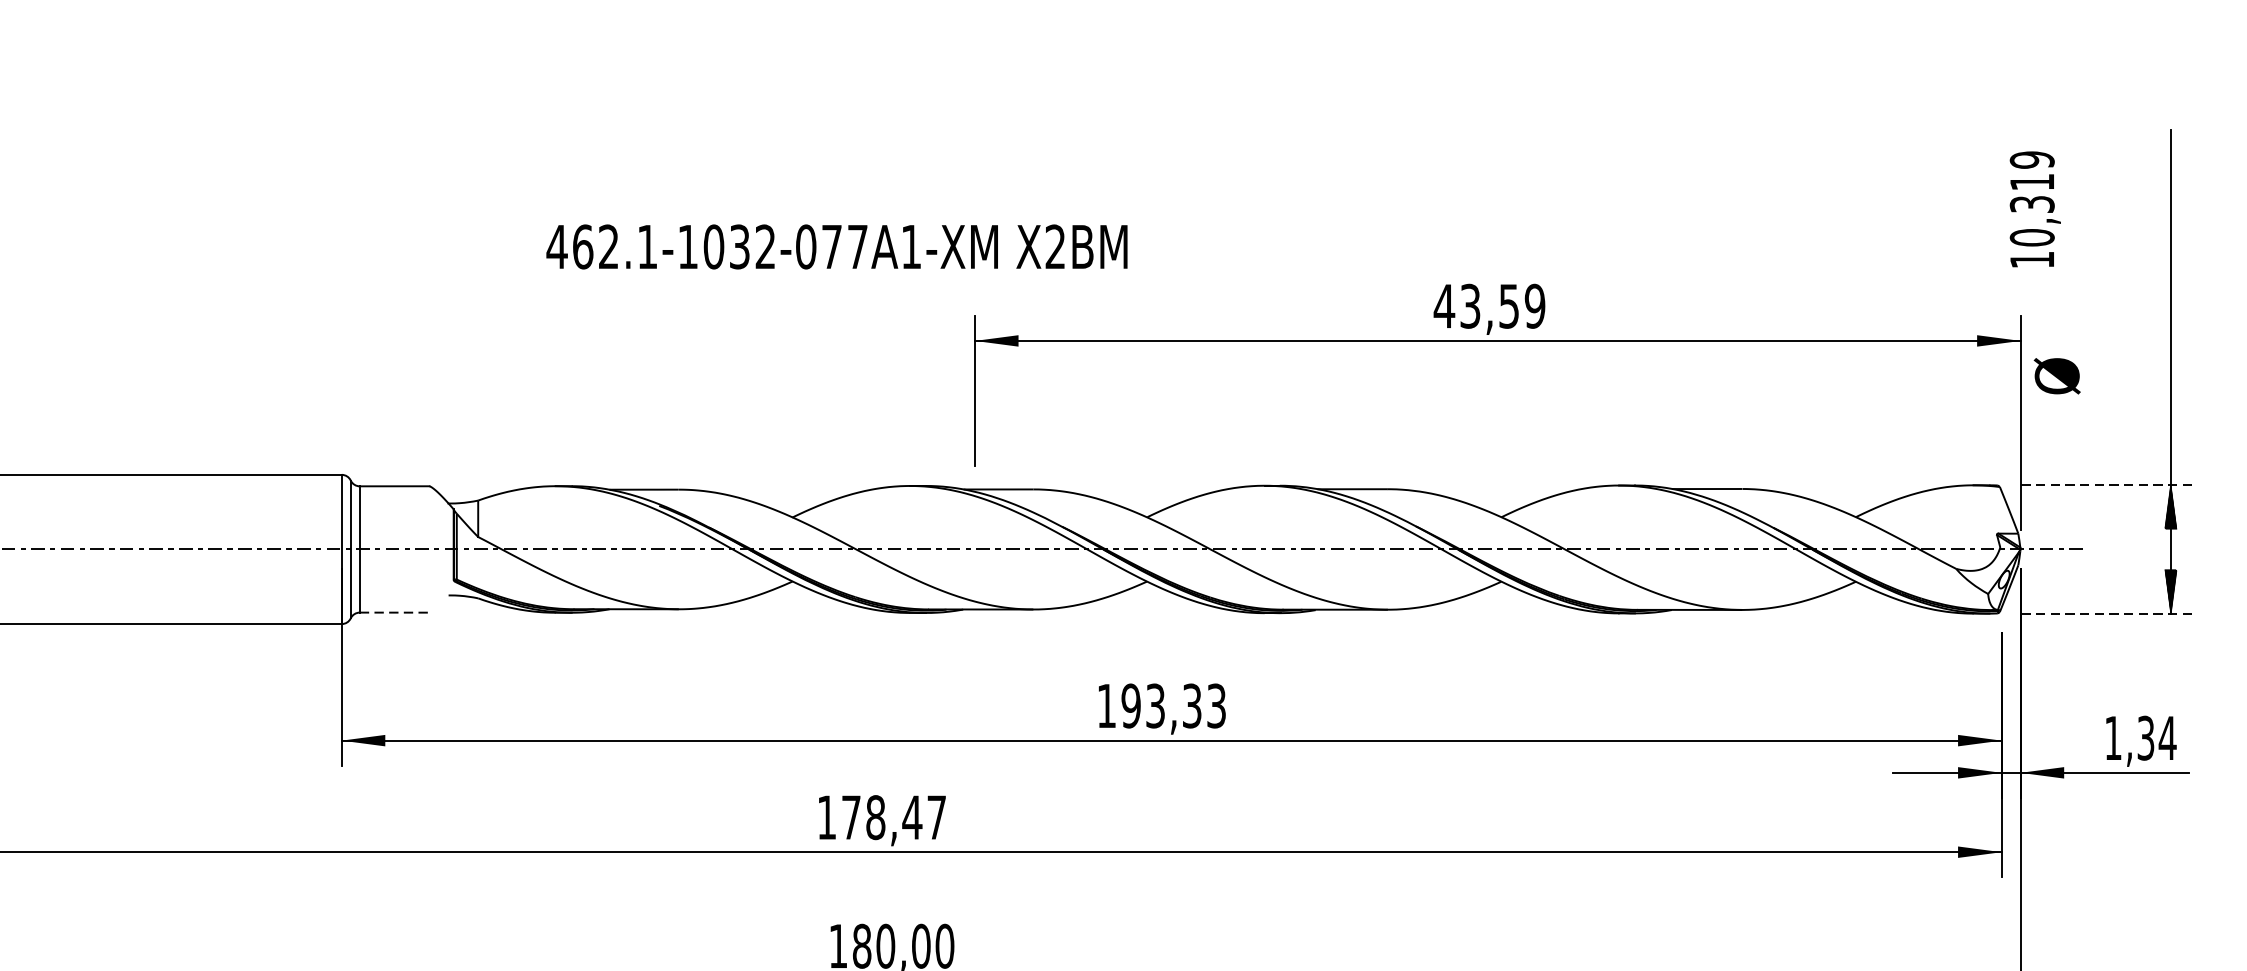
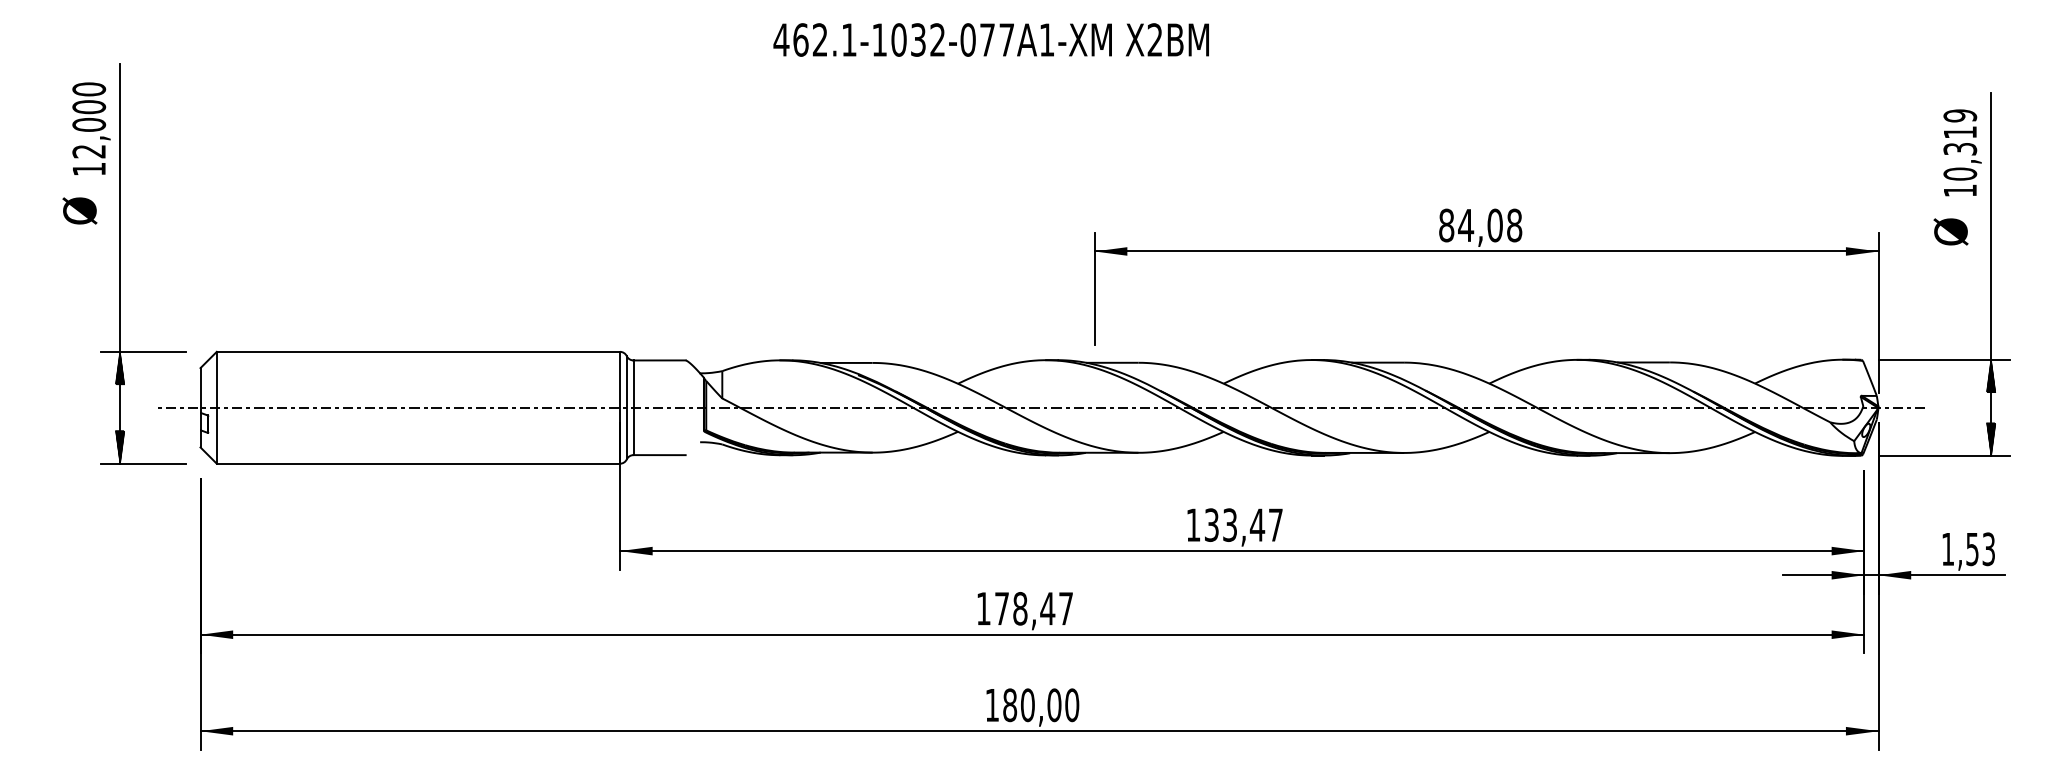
text: (2035, 208) -> (1962, 152), moved
text: (835, 246) -> (990, 39), moved
text: (1489, 306) -> (1480, 225), 43,59 -> 84,08
text: (2056, 375) -> (1950, 231), moved
line: (2108, 485) -> (1944, 359), dashed -> solid
line: (395, 613) -> (660, 455), dashed -> solid
line: (2108, 613) -> (1944, 455), dashed -> solid
text: (1173, 705) -> (1243, 524), 193,33 -> 133,47
text: (2157, 738) -> (1981, 549), 1,34 -> 1,53

